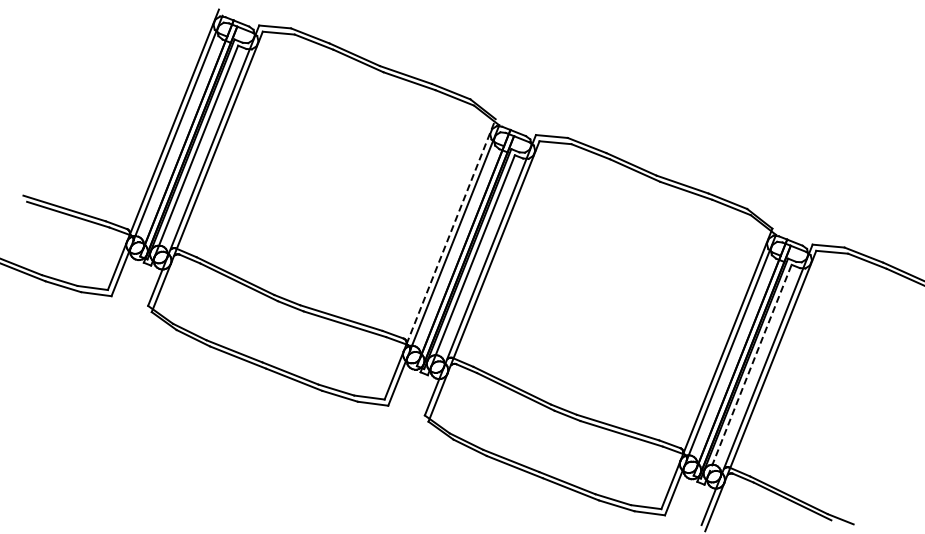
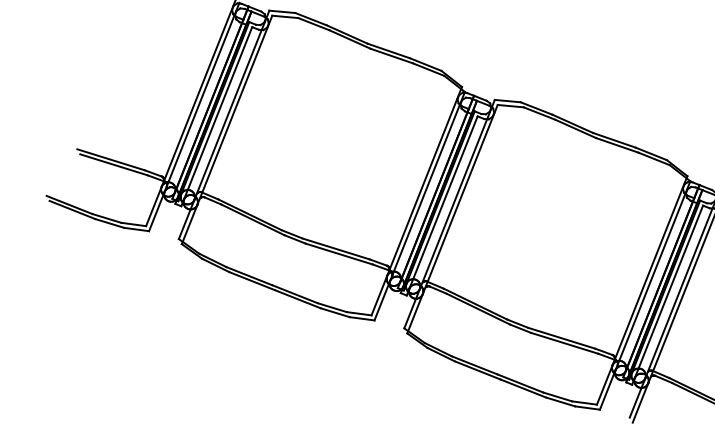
line: (451, 231) -> (426, 178), dashed -> solid
line: (749, 370) -> (668, 291), dashed -> solid

